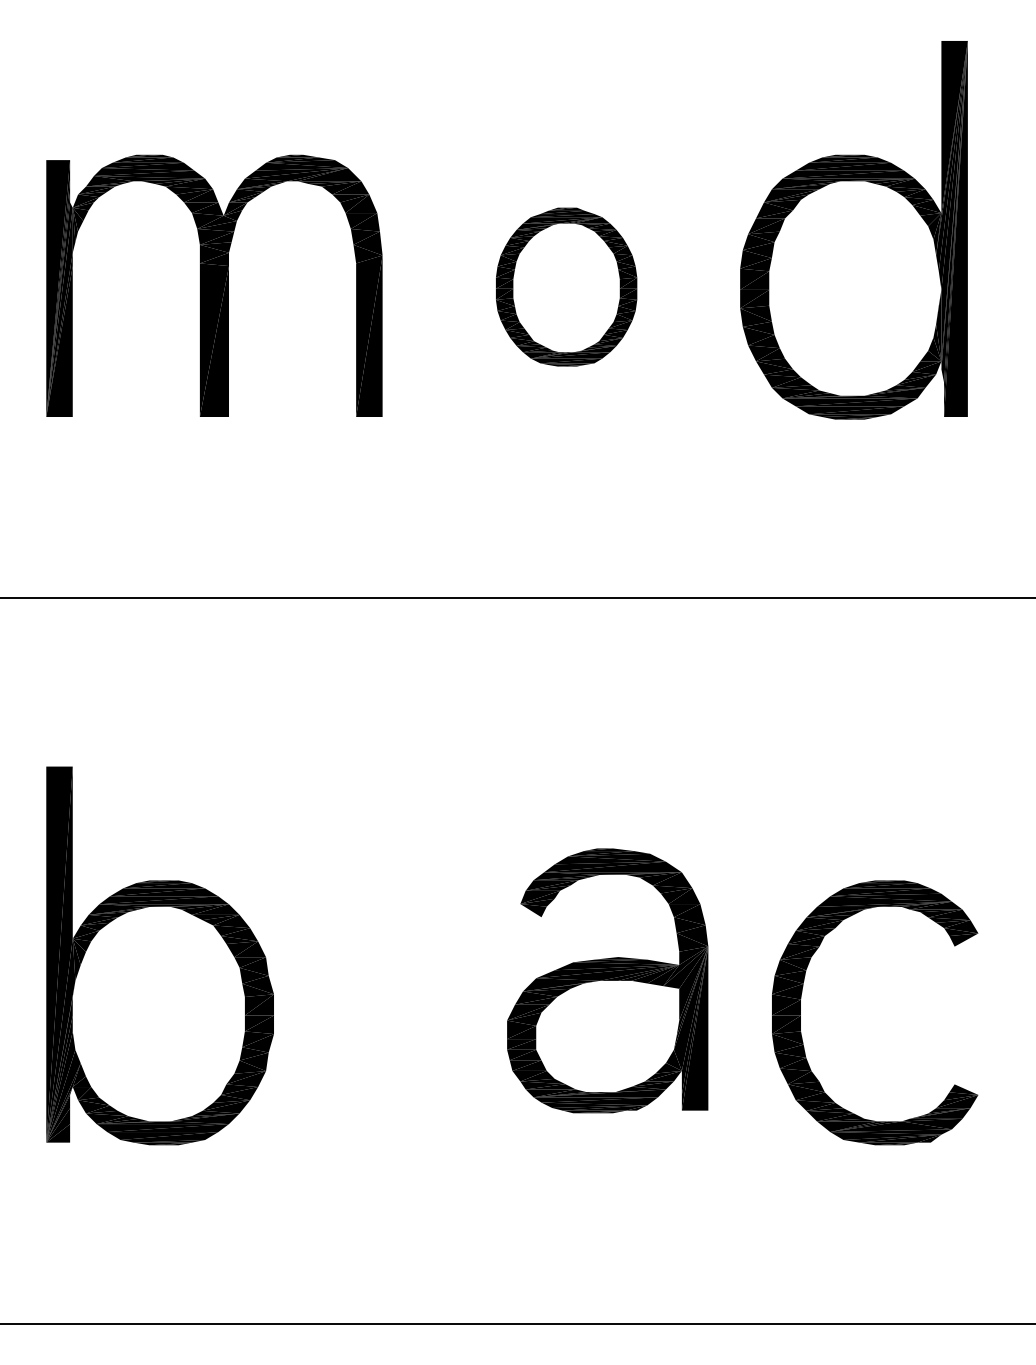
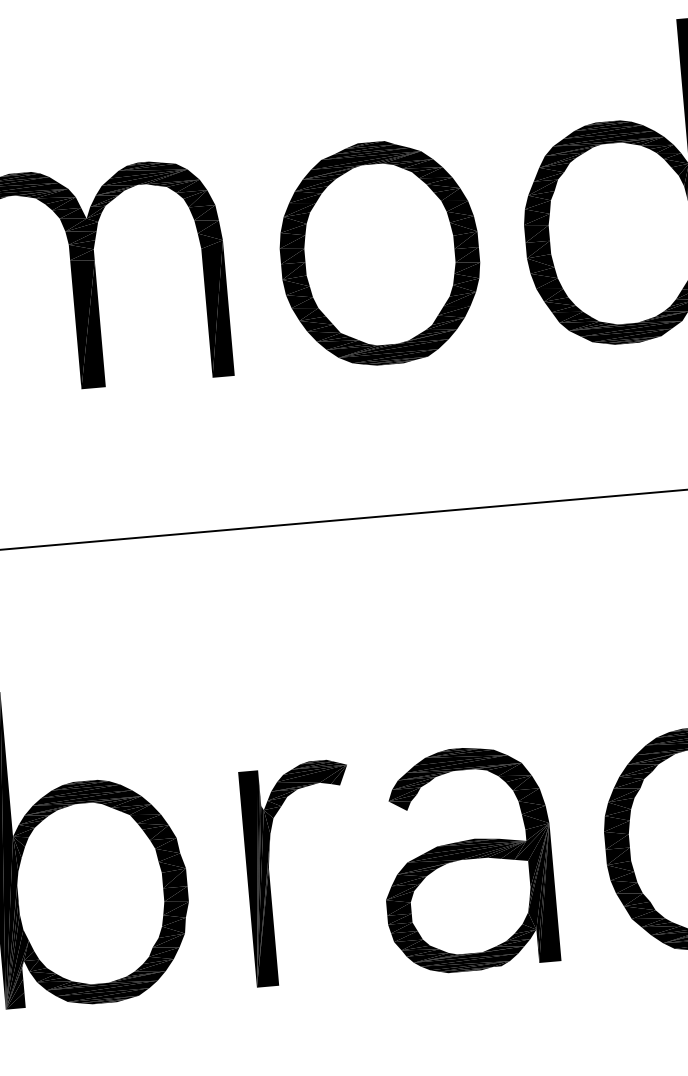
part: (566, 286) -> (379, 252), size x1.67
part: (607, 980) -> (467, 859), moved
part: (371, 1011) -> (269, 875), added

